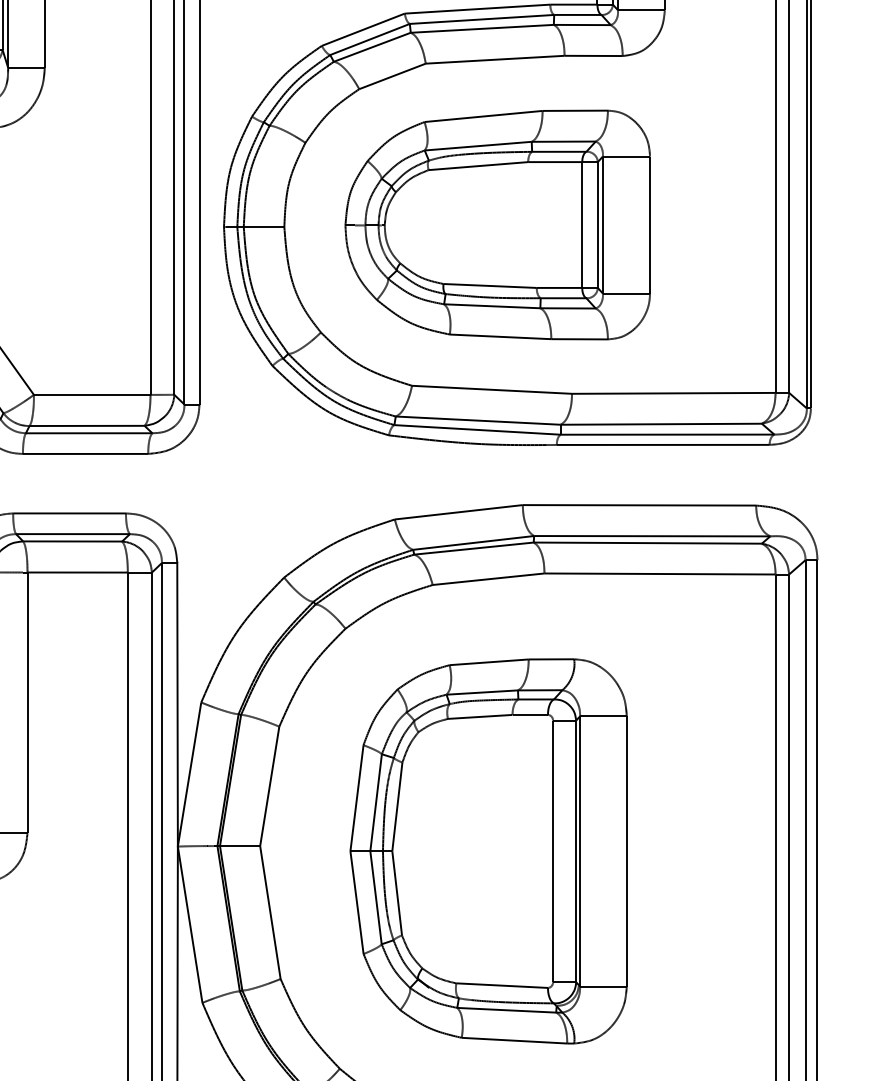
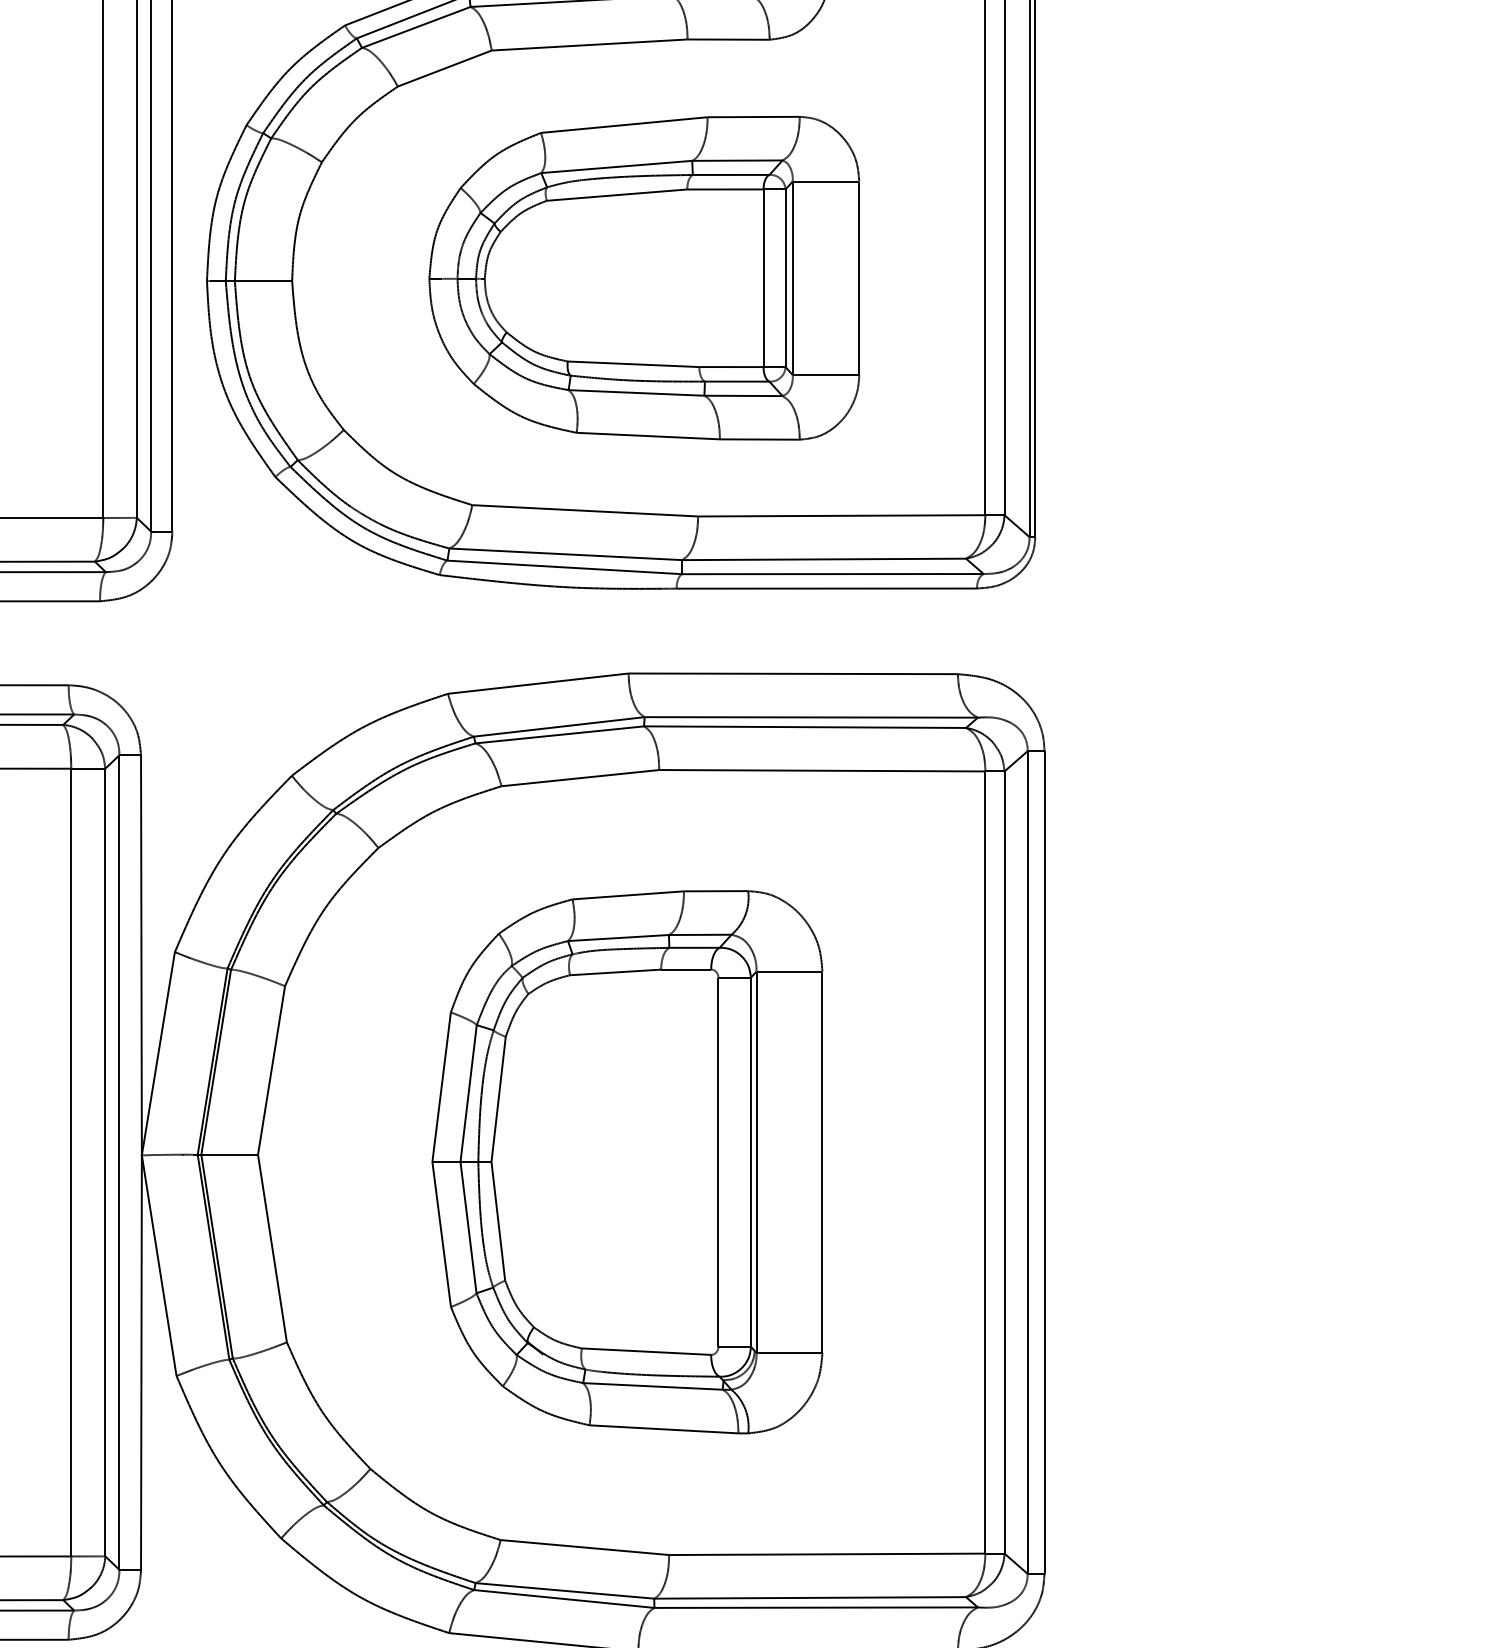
part: (497, 225) -> (644, 278), moved
part: (488, 851) -> (627, 1162), moved

